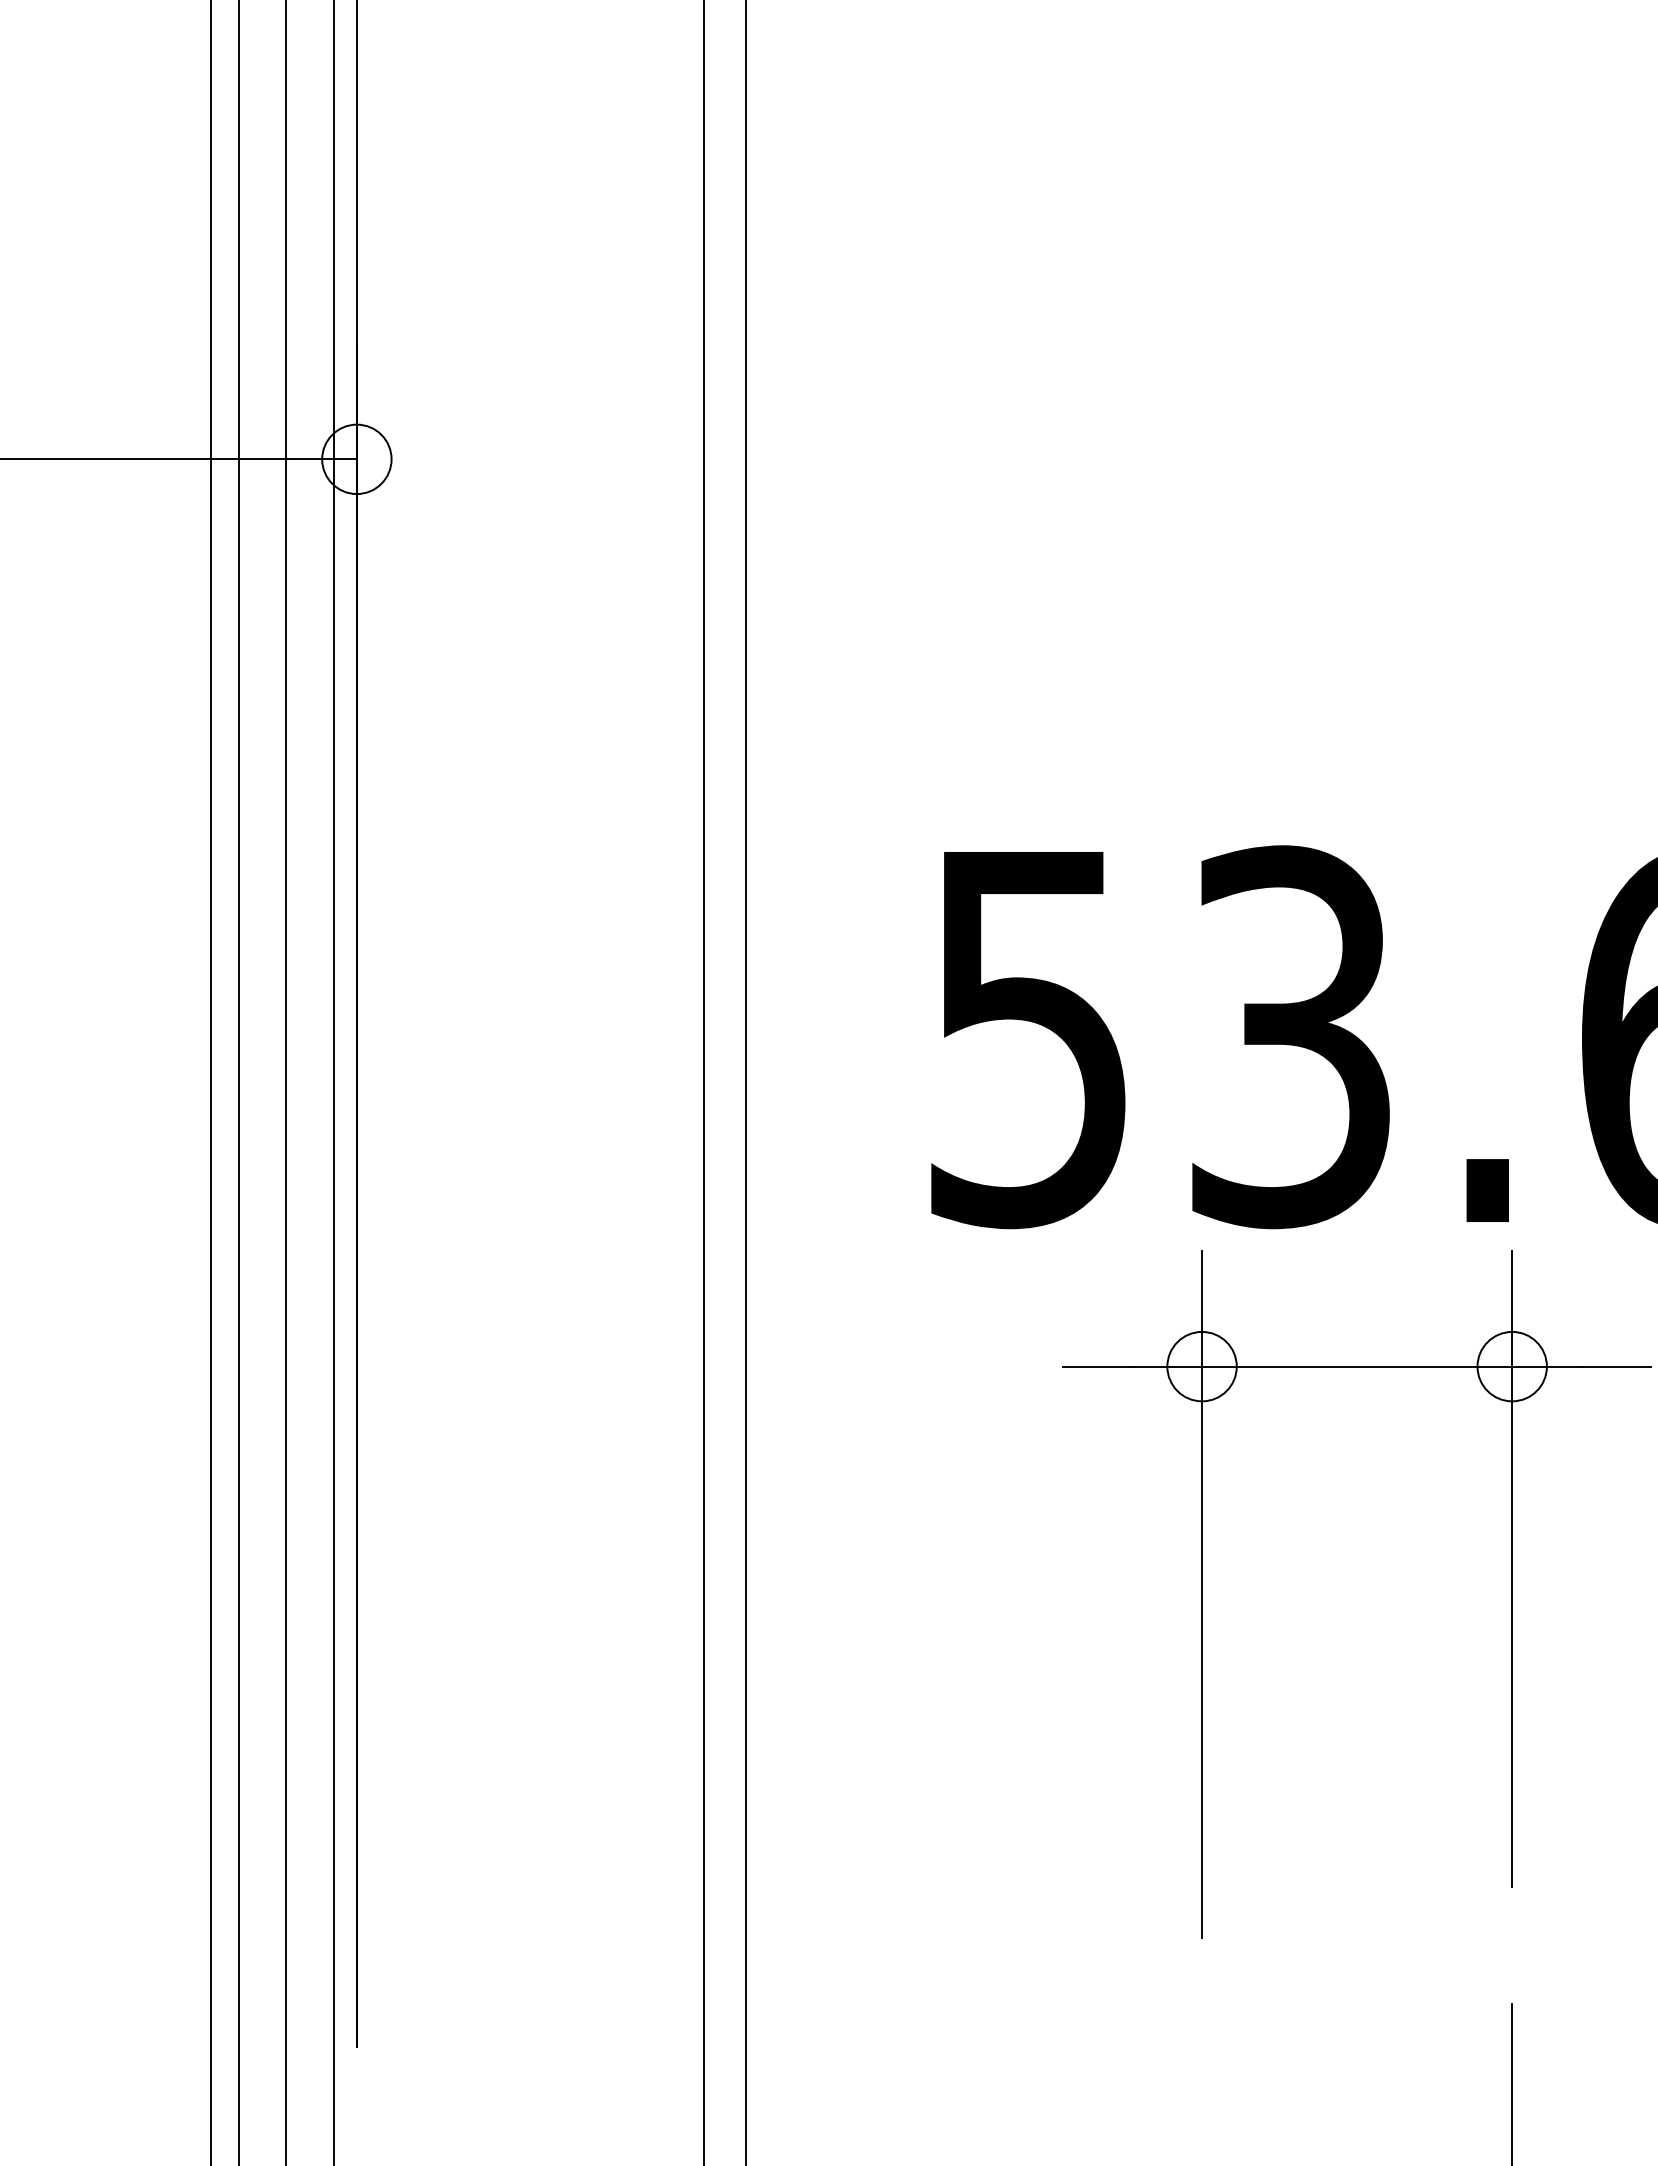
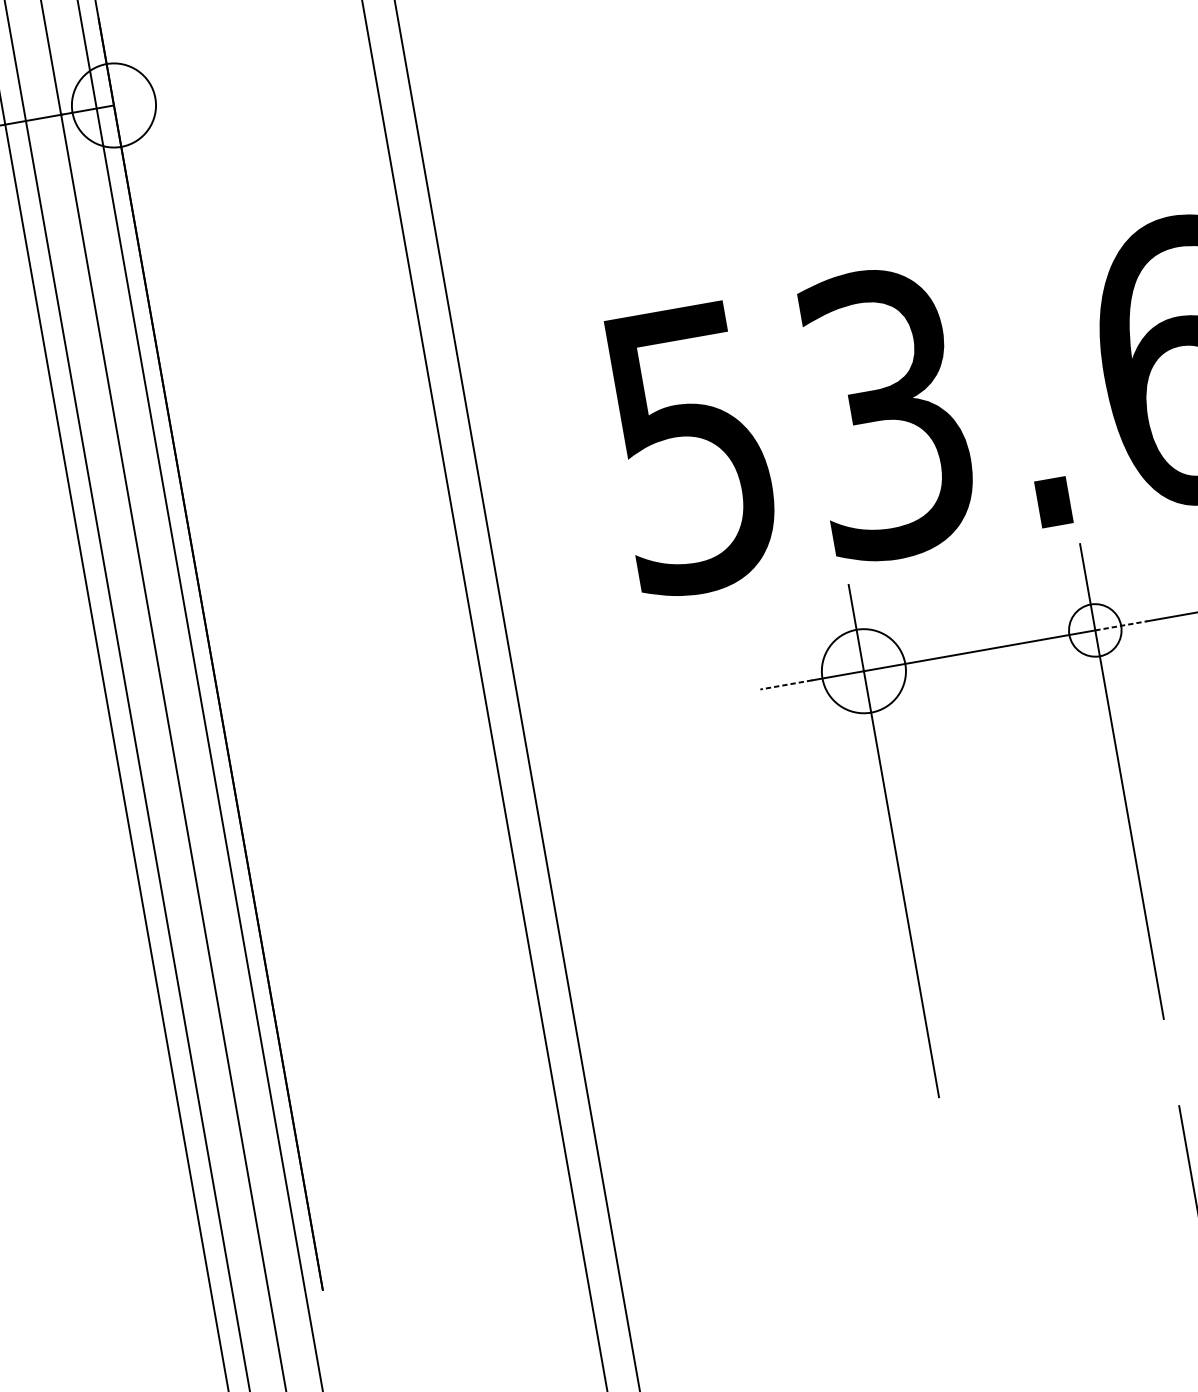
circle: (356, 459) -> (113, 105), size x1.6
line: (1097, 1366) -> (785, 684), solid -> dashed
circle: (1201, 1366) -> (863, 671), size x1.6
line: (1546, 1366) -> (1120, 625), solid -> dashed

